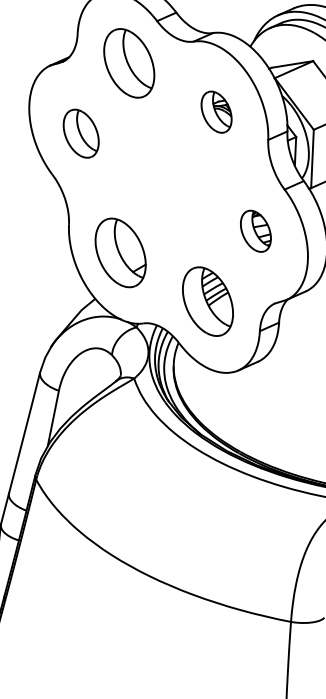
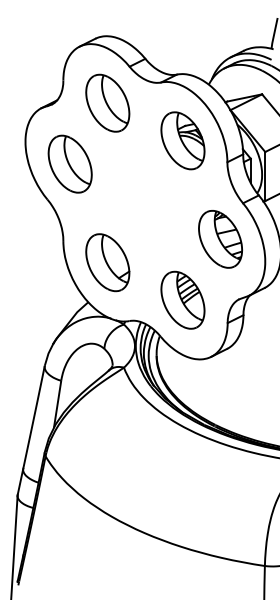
part: (216, 111) -> (182, 140), size x1.67
part: (80, 132) -> (69, 163), size x1.43
part: (255, 231) -> (220, 239), size x1.67

